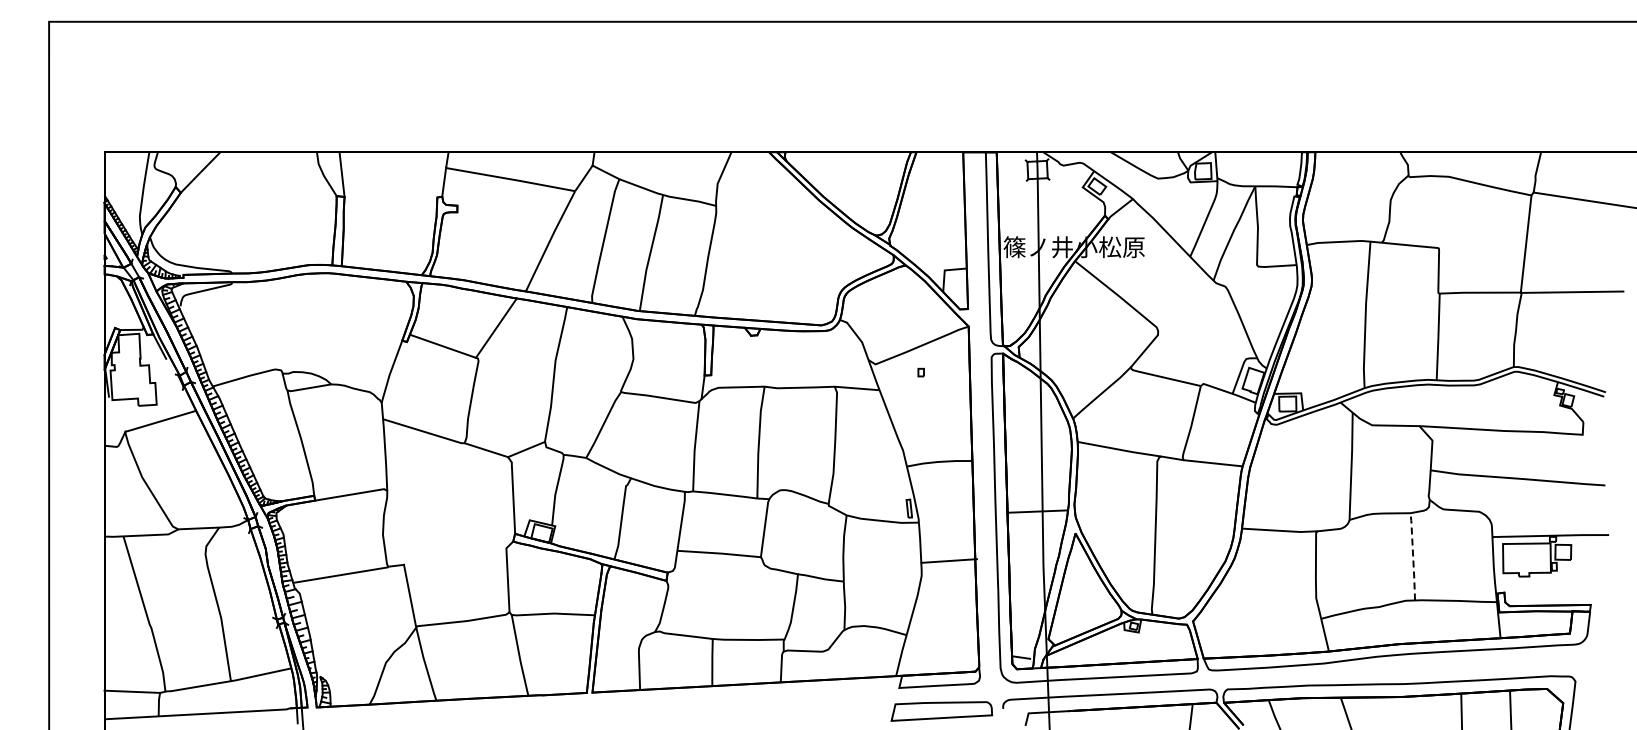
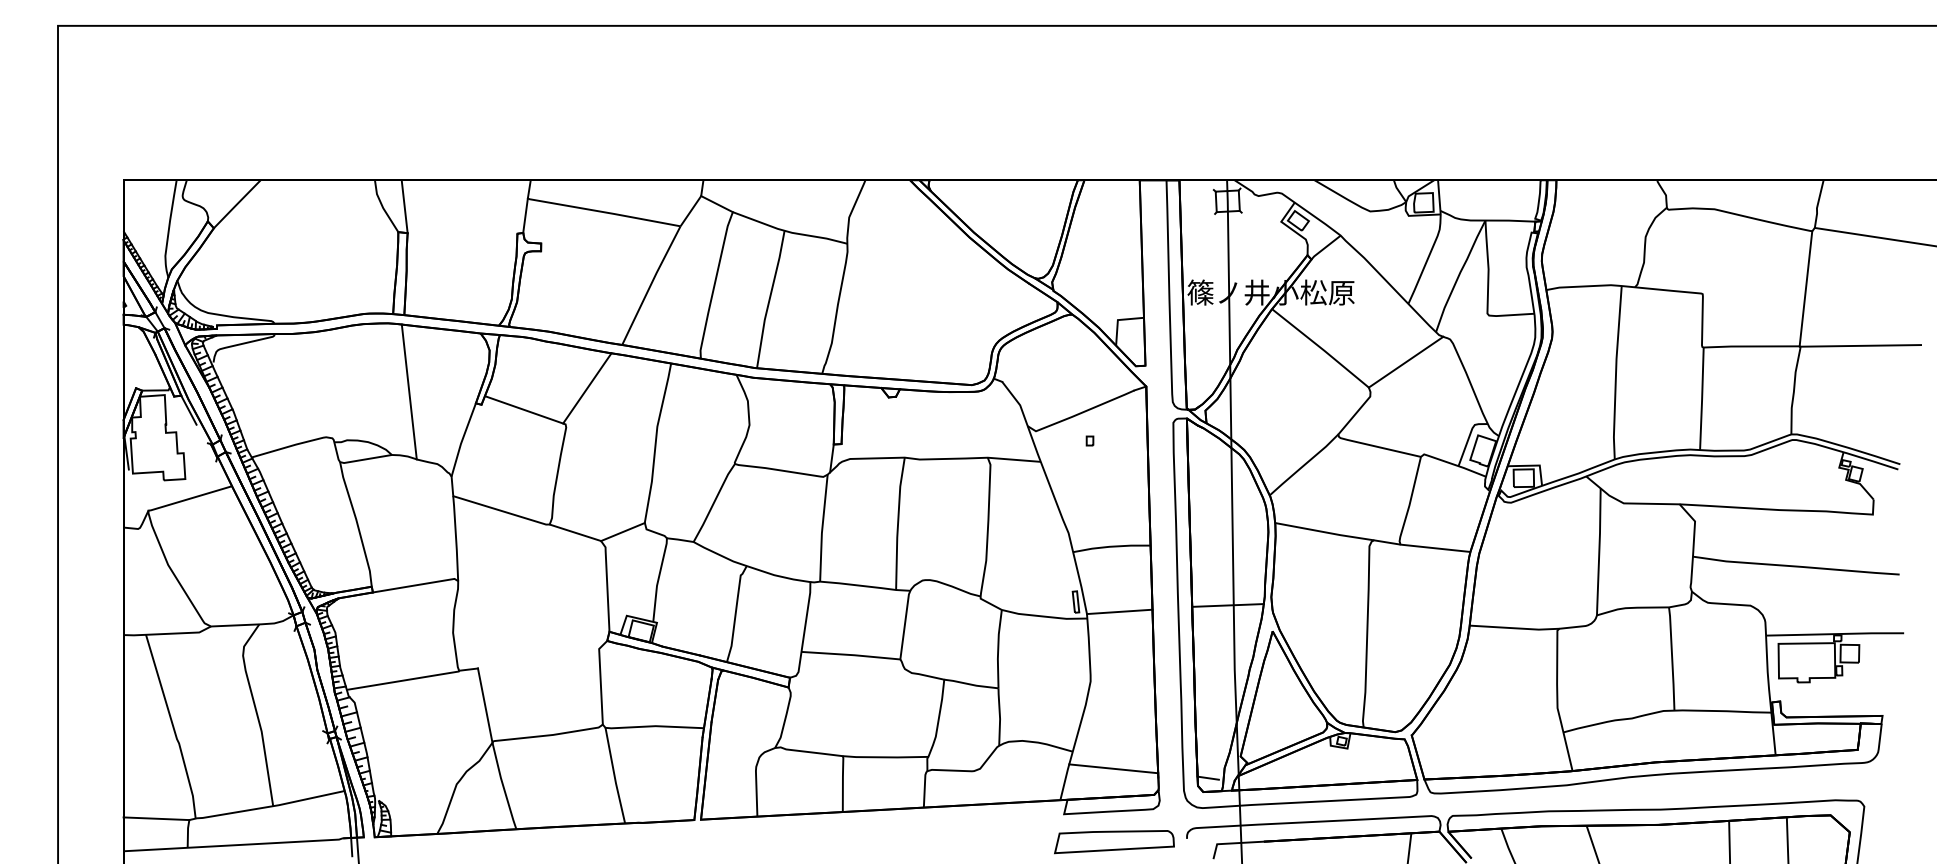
line: (1187, 305) -> (1405, 361), added
line: (345, 331) -> (408, 392), added
line: (1413, 556) -> (1672, 658), dashed -> solid
line: (948, 560) -> (1118, 611), moved
line: (940, 649) -> (1112, 768), added

